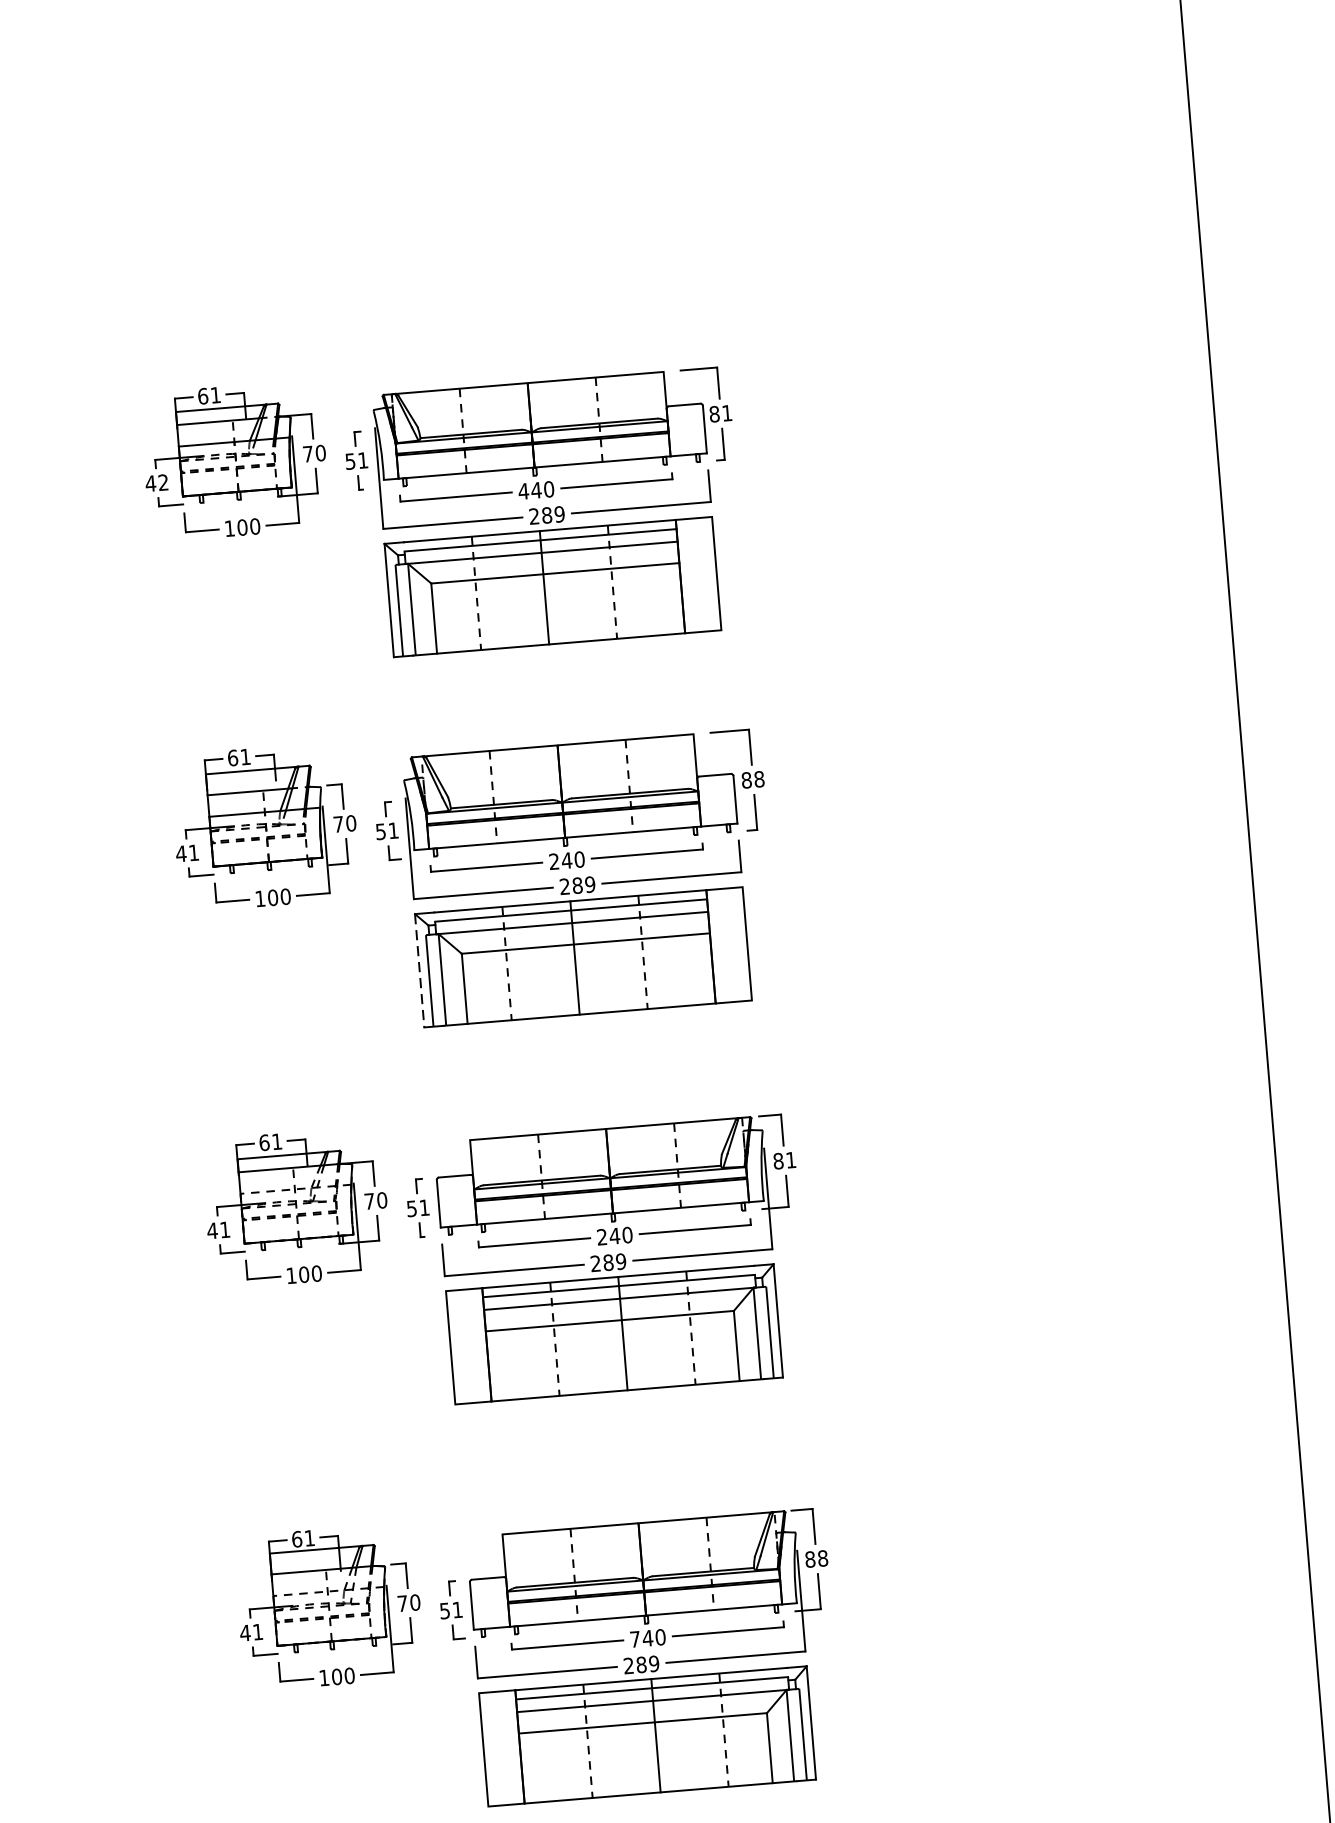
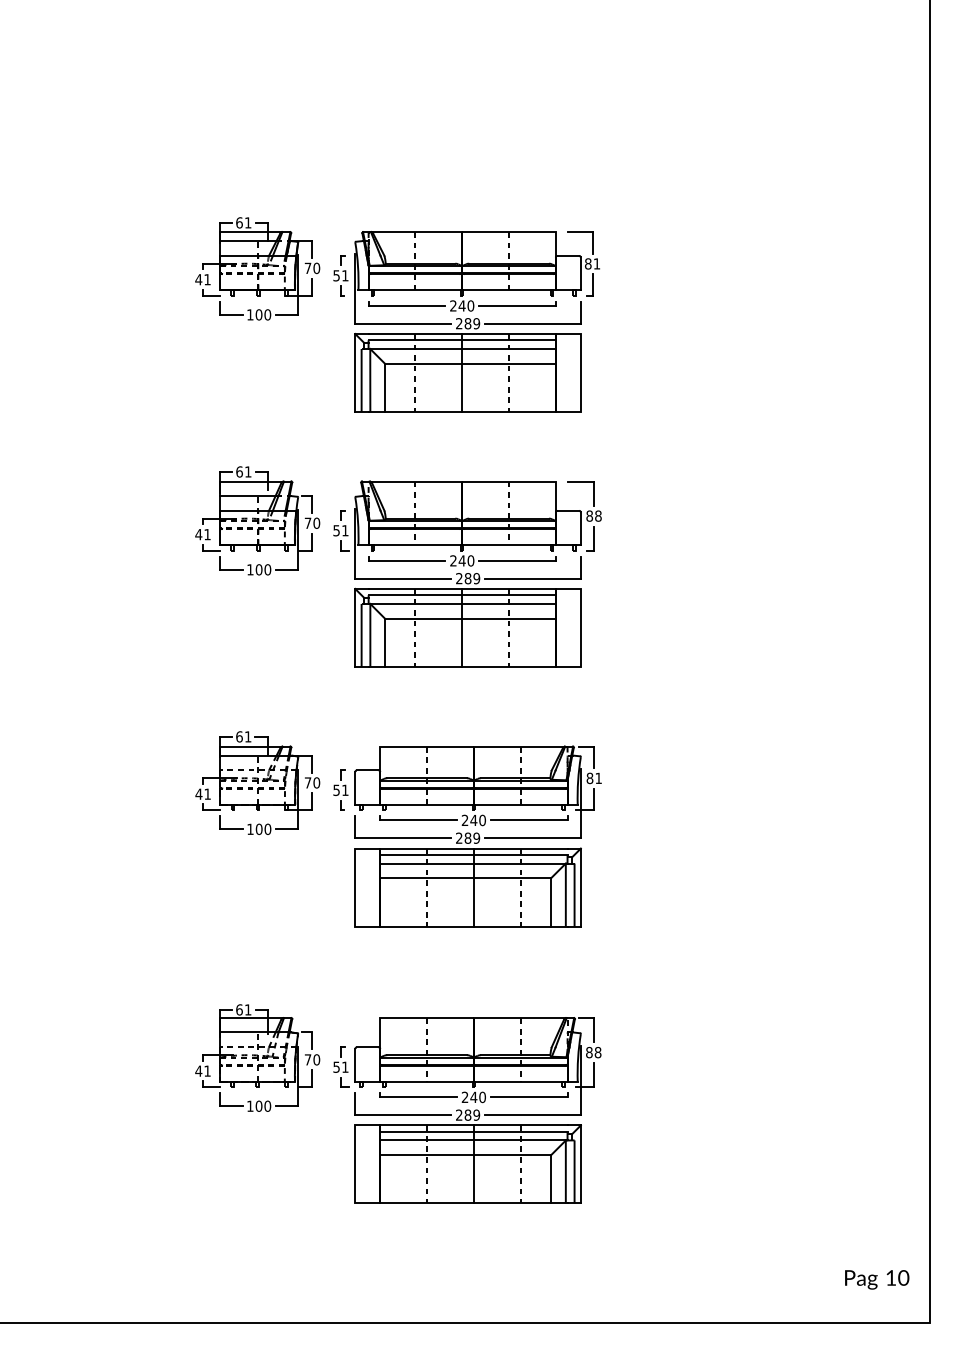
text: (163, 482) -> (207, 279), 42 -> 41
text: (522, 490) -> (452, 305), 440 -> 240
line: (420, 971) -> (355, 628), dashed -> solid
text: (634, 1638) -> (464, 1096), 740 -> 240

